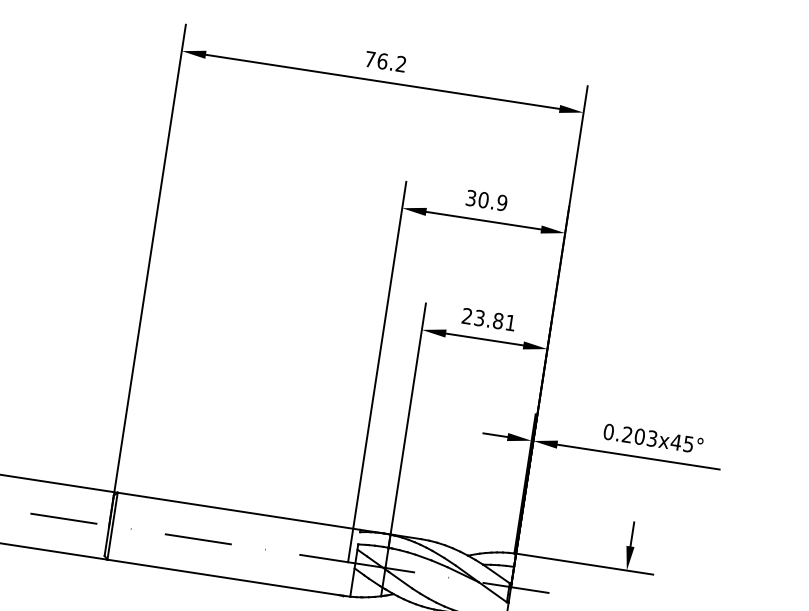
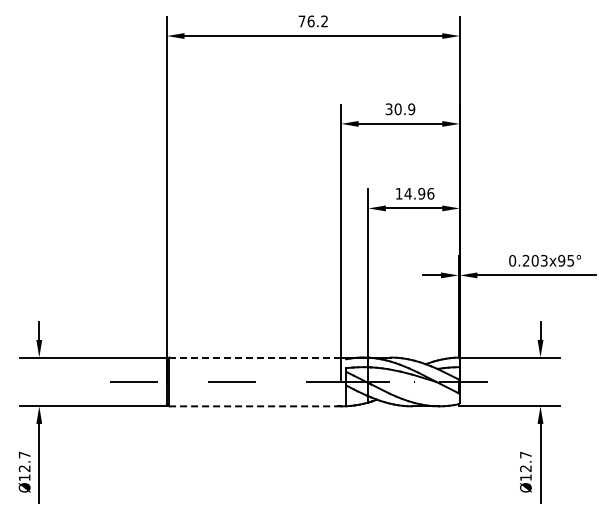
text: (488, 319) -> (414, 193), 23.81 -> 14.96
text: (675, 441) -> (561, 260), 0.203x45° -> 0.203x95°
line: (235, 510) -> (255, 357), solid -> dashed
line: (225, 577) -> (255, 406), solid -> dashed

